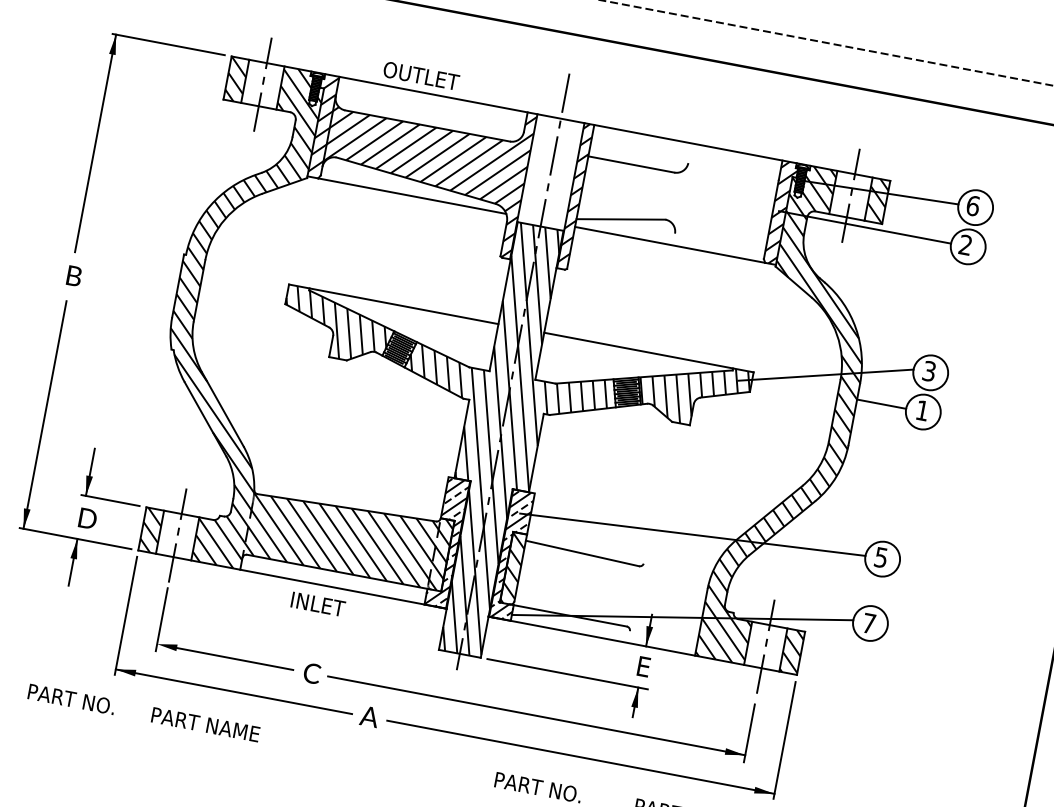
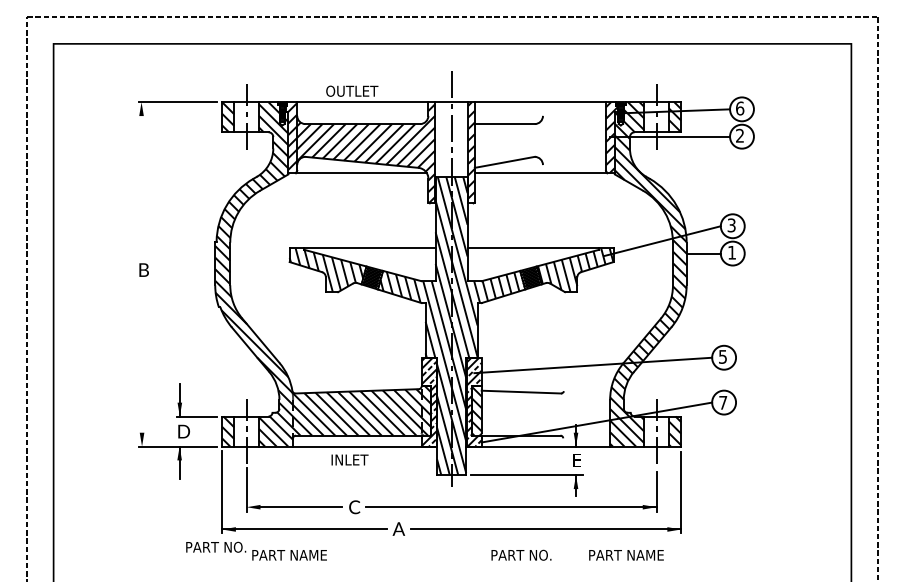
line: (95, 142) -> (141, 177), removed
line: (45, 414) -> (142, 366), removed
text: (72, 698) -> (216, 546), moved

